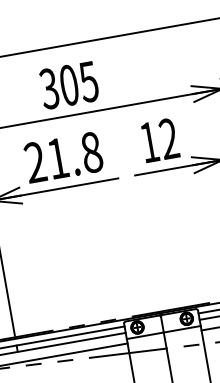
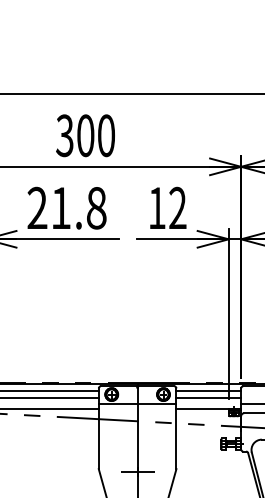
text: (88, 81) -> (105, 135), 305 -> 300

